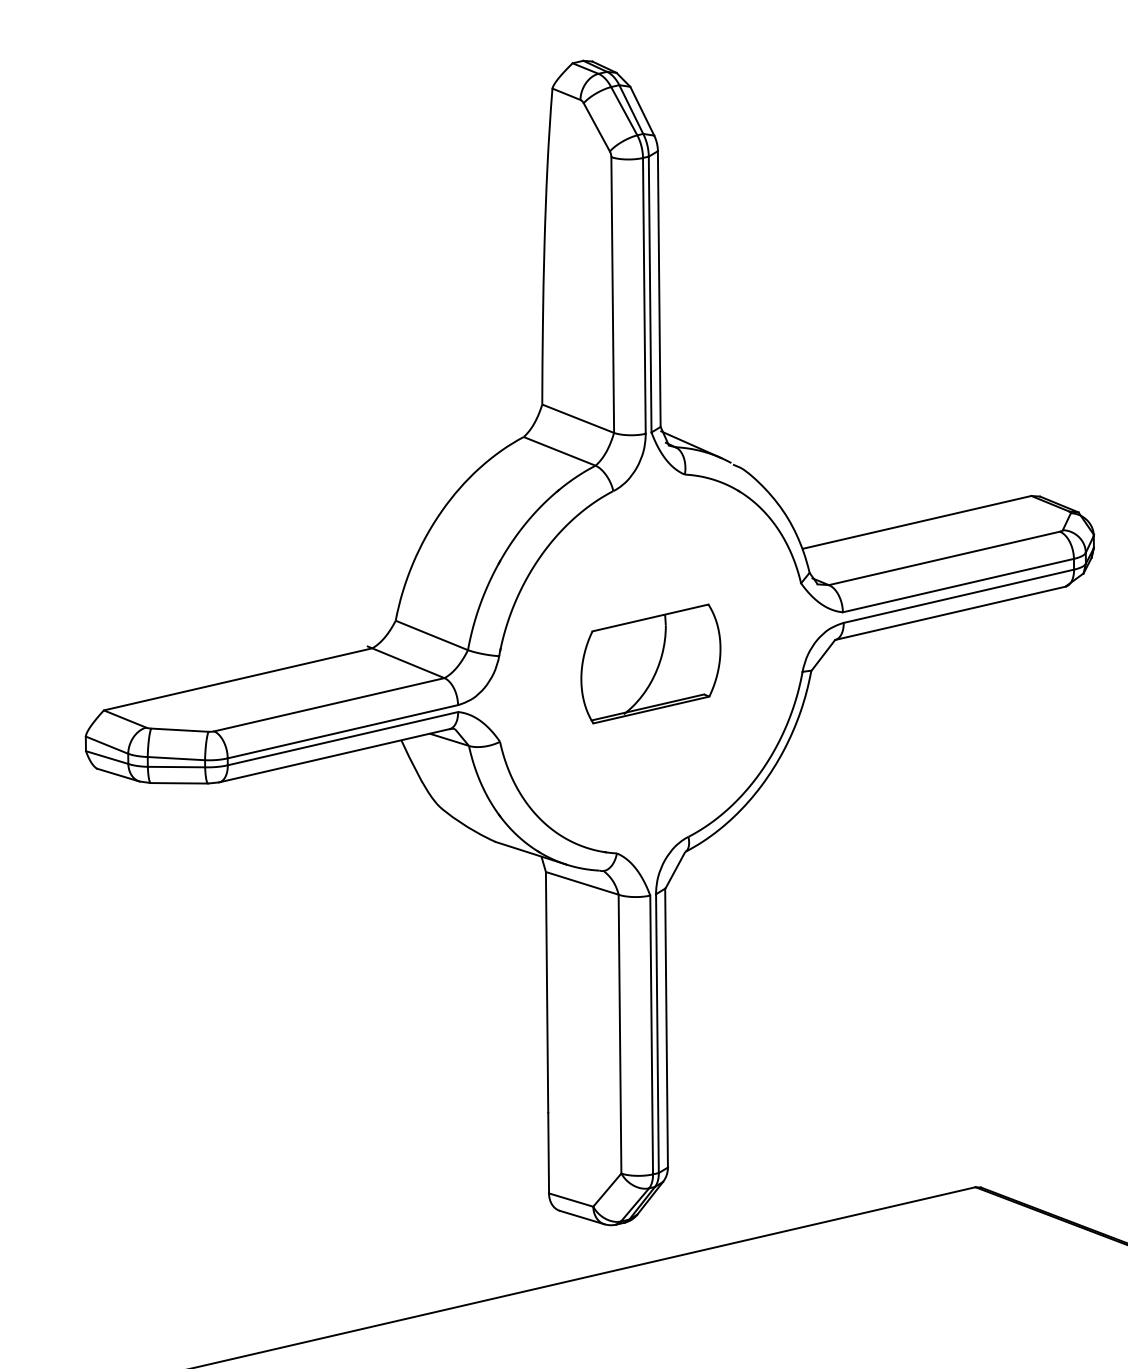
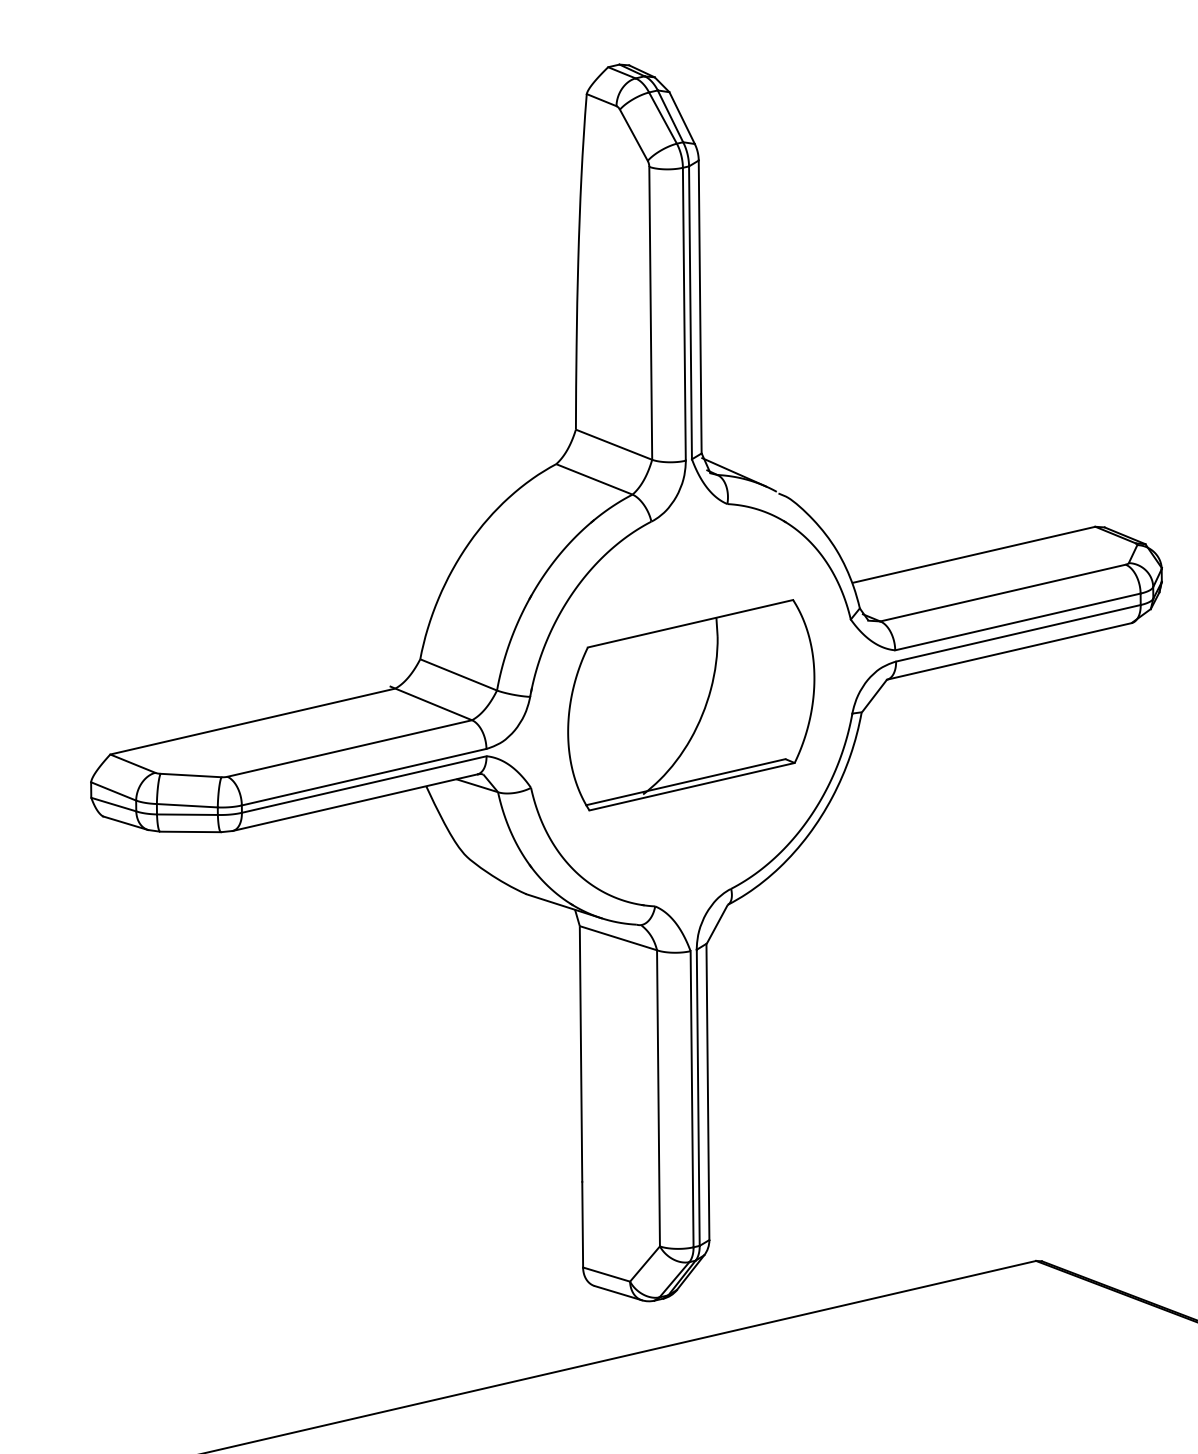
part: (650, 663) -> (690, 704), size x1.67

